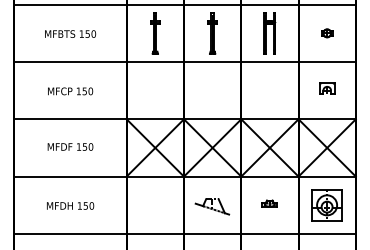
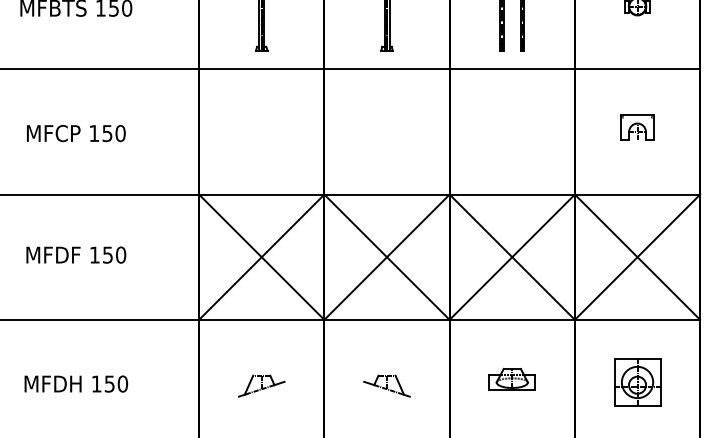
part: (269, 203) -> (511, 378), size x1.43
part: (327, 204) -> (638, 380), size x0.71
part: (154, 206) -> (259, 385), added
part: (212, 206) -> (386, 385), size x0.62

